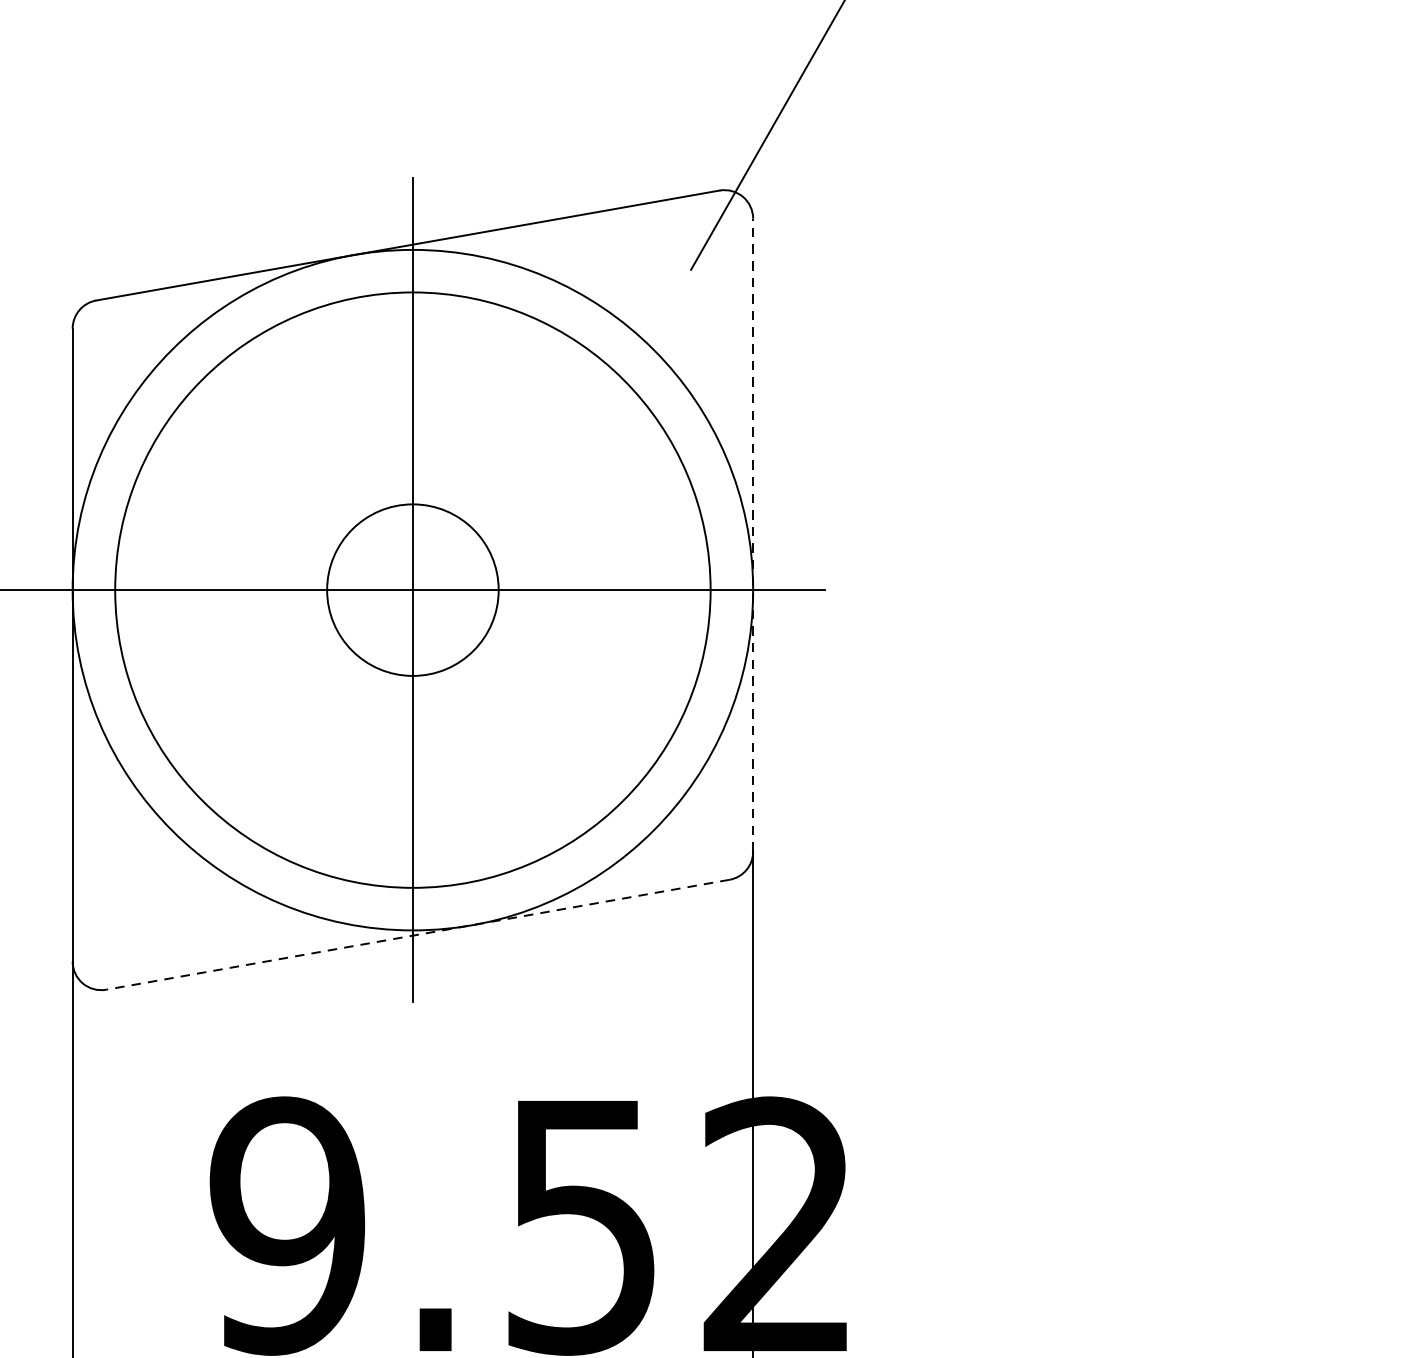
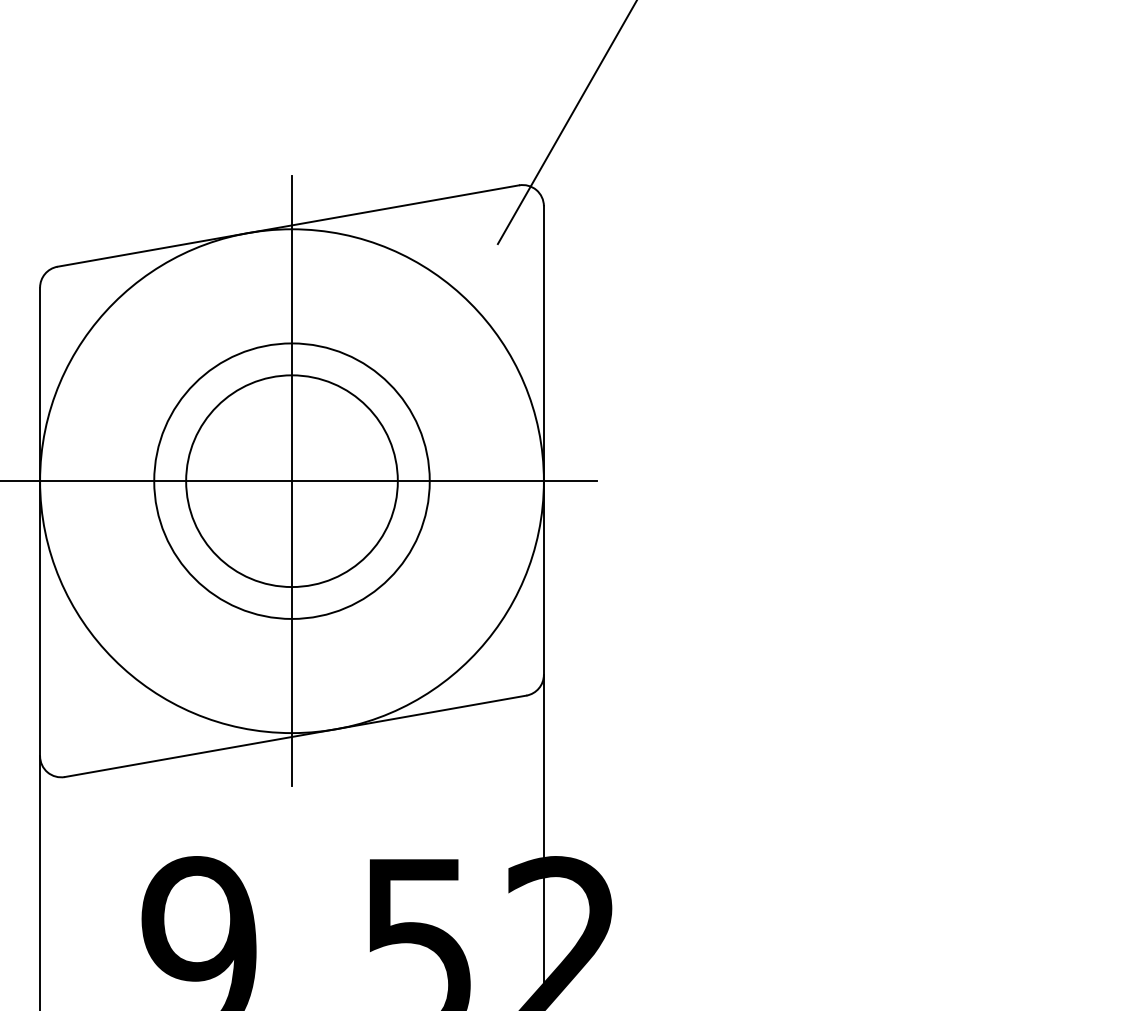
line: (752, 535) -> (543, 440), dashed -> solid
circle: (412, 589) -> (291, 480), size x0.62
circle: (412, 590) -> (291, 481), size x1.67
line: (417, 934) -> (295, 736), dashed -> solid

